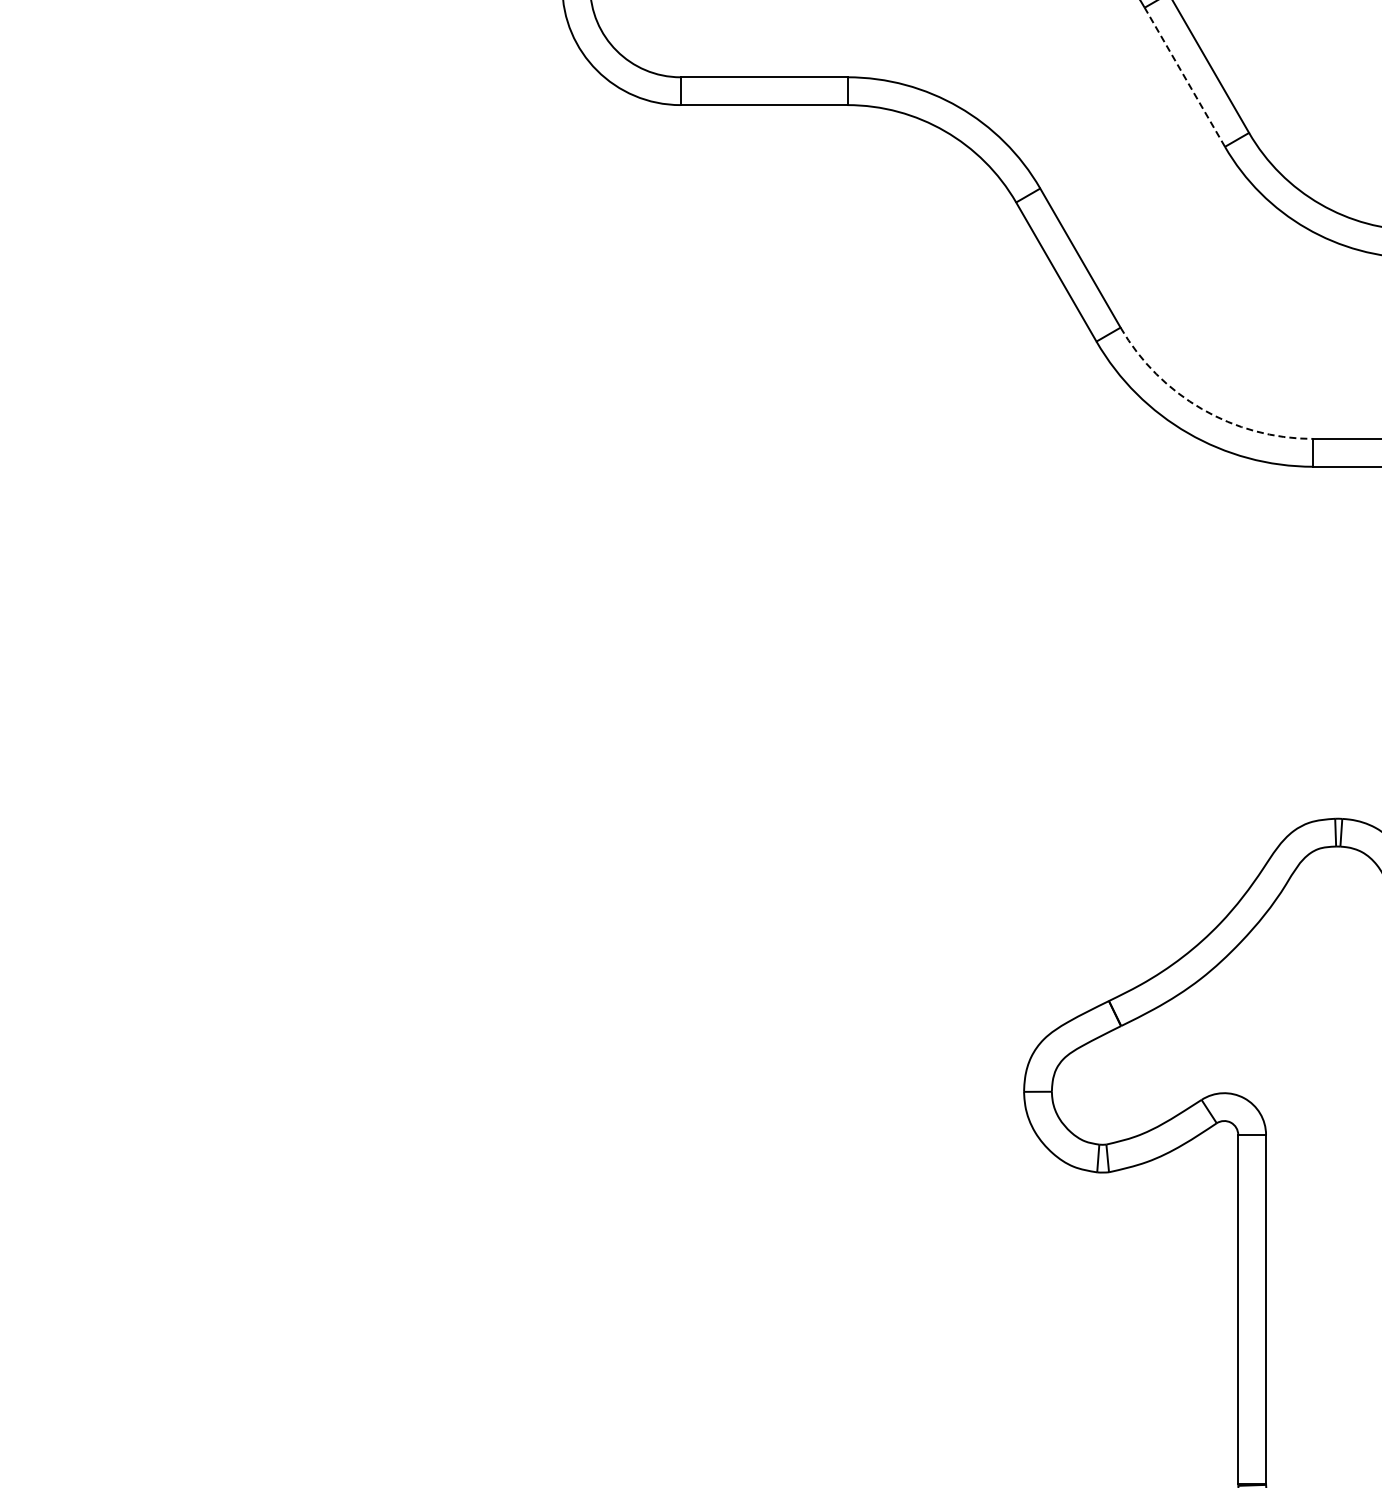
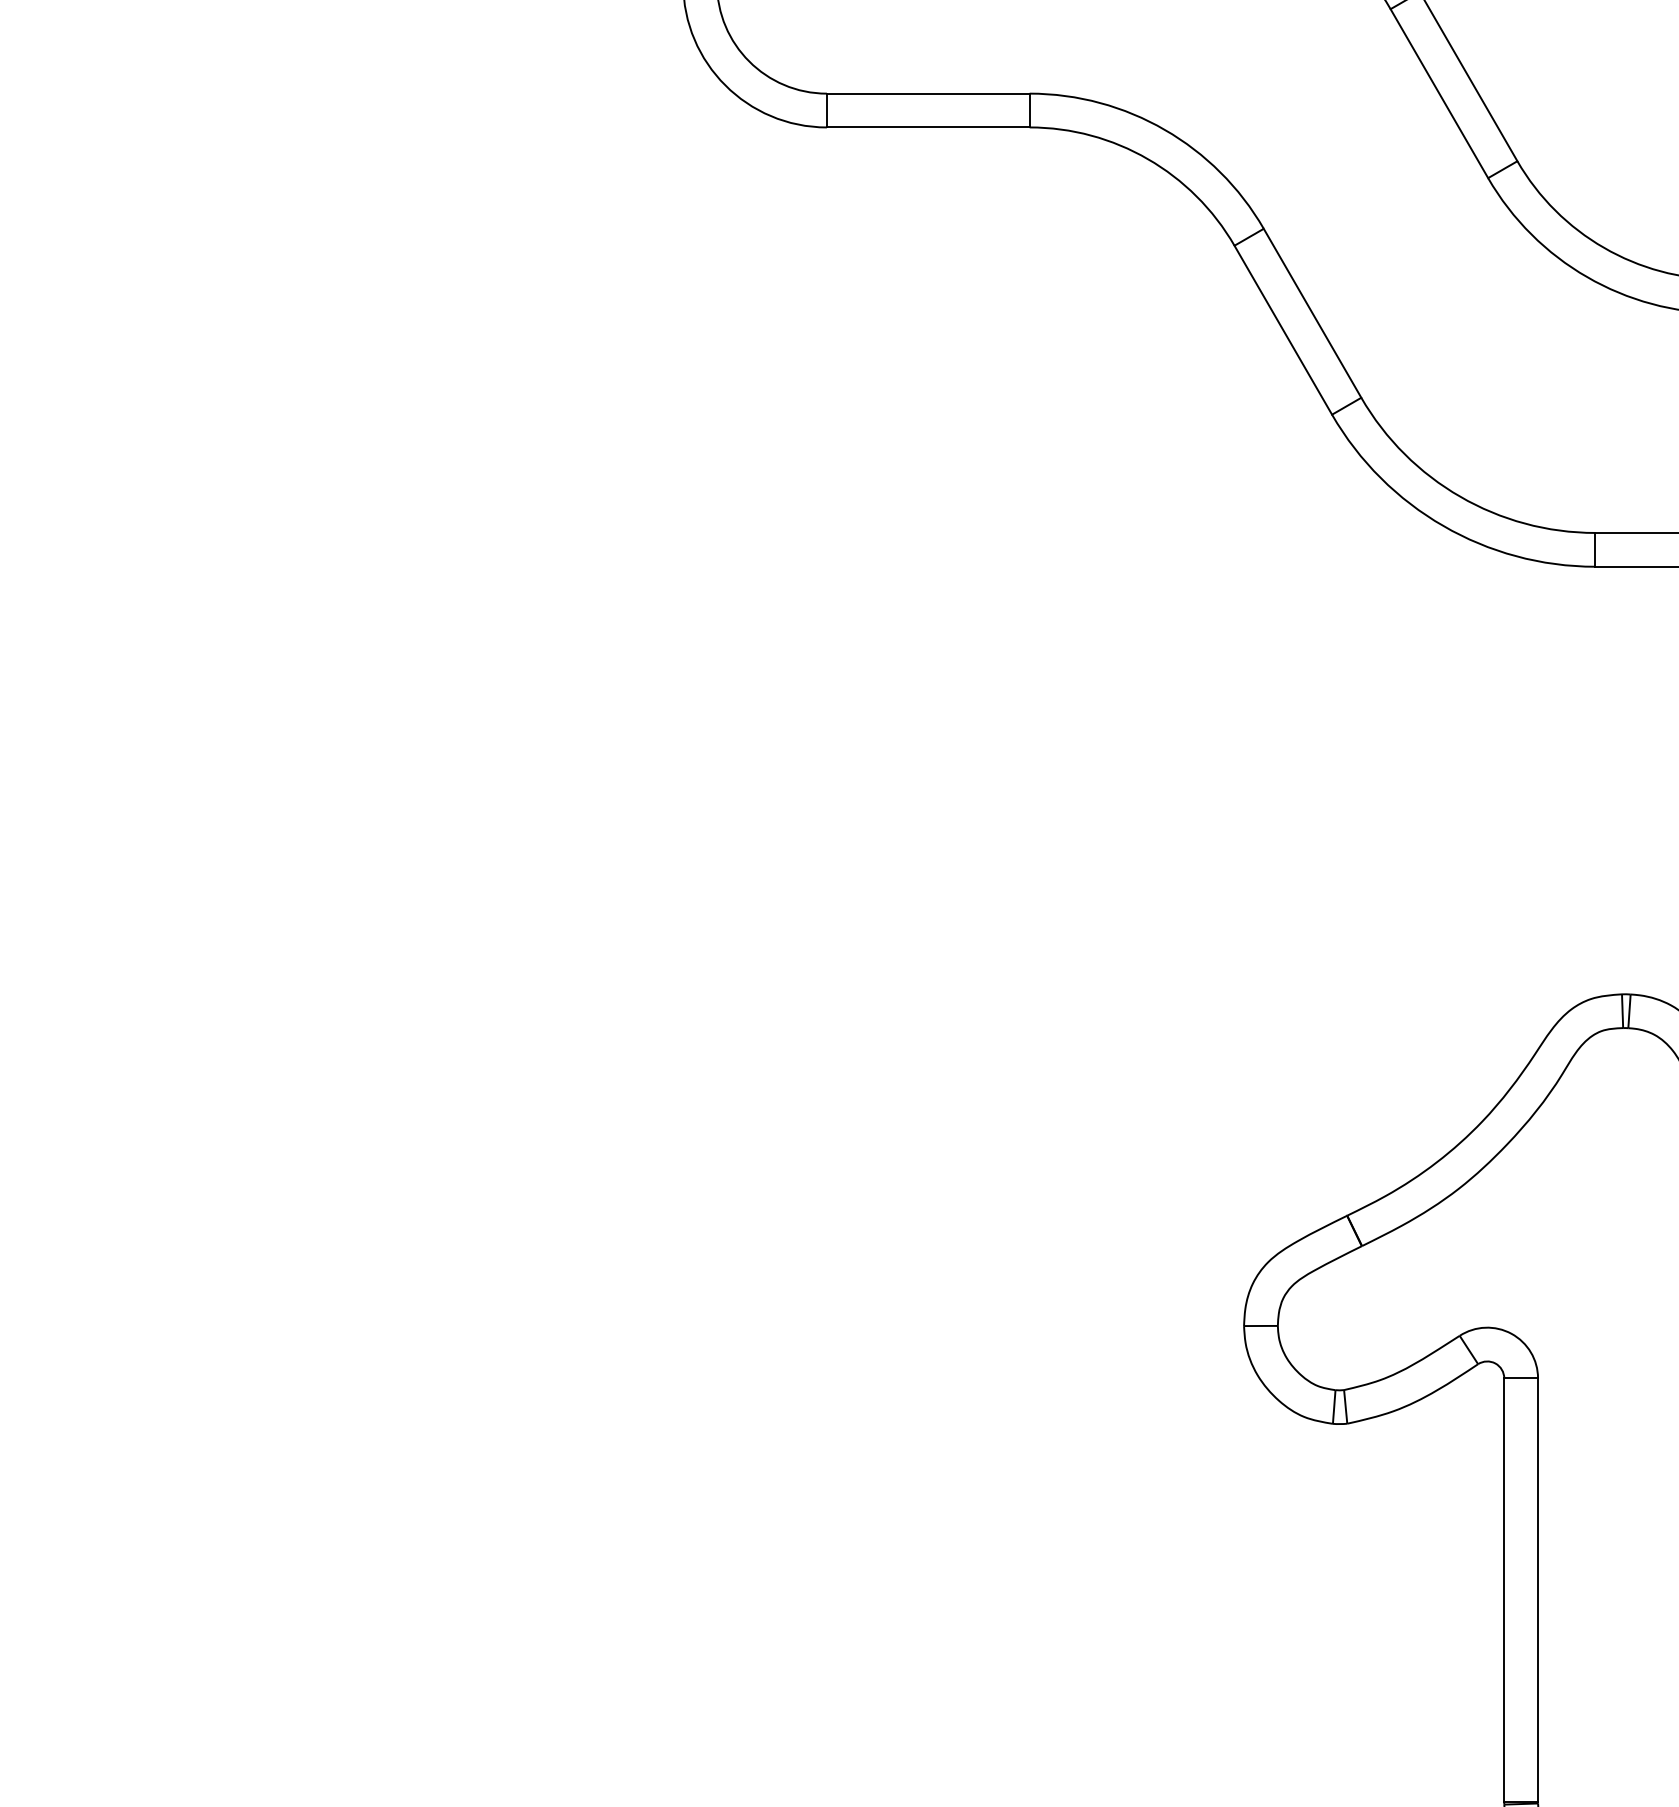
line: (1184, 76) -> (1438, 92), dashed -> solid
arc: (1202, 409) -> (1460, 497), dashed -> solid

